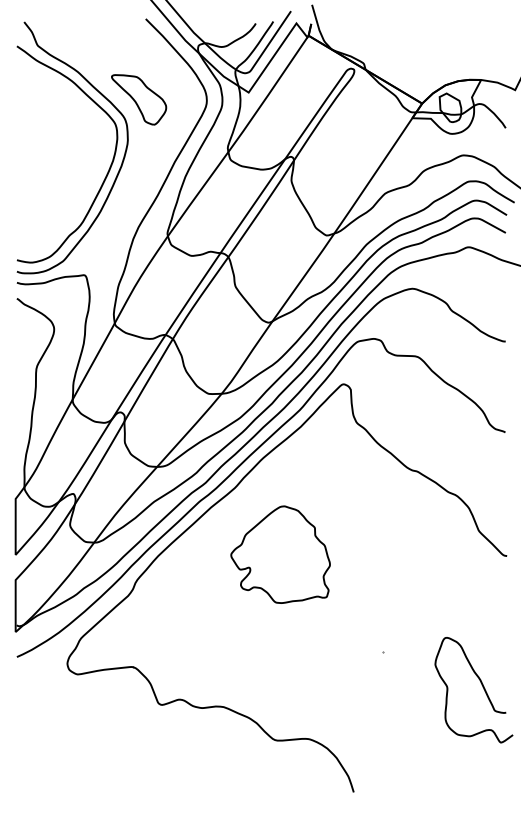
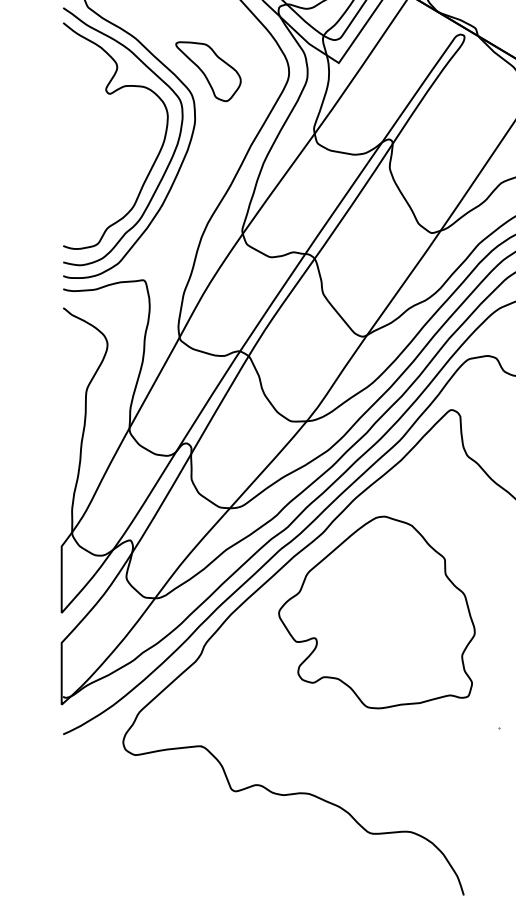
curve: (57, 119) -> (111, 95), added
part: (280, 554) -> (376, 612), size x1.67

